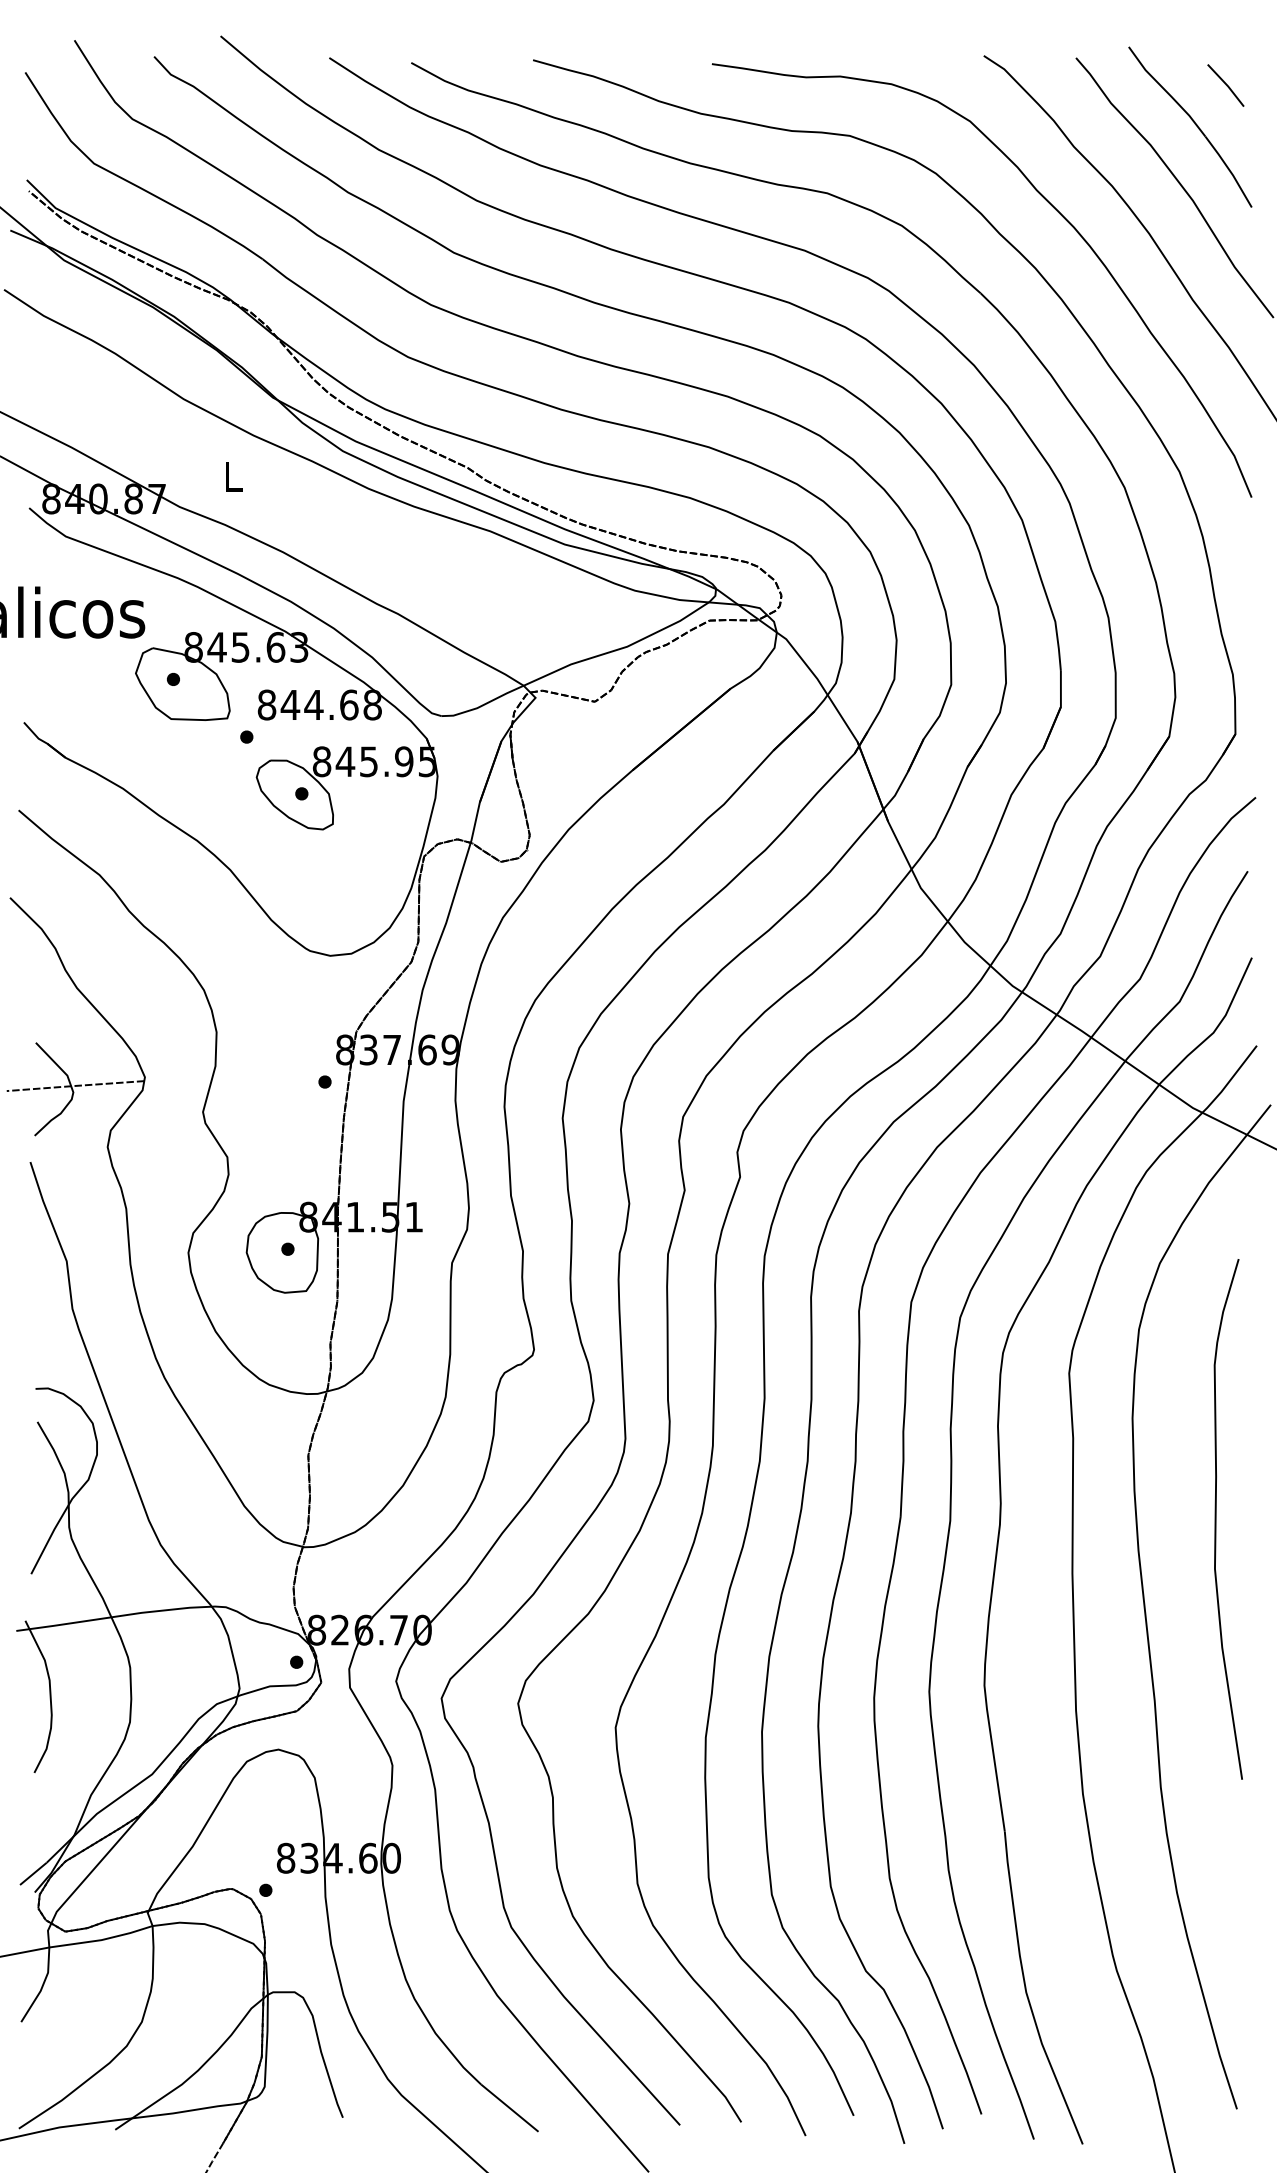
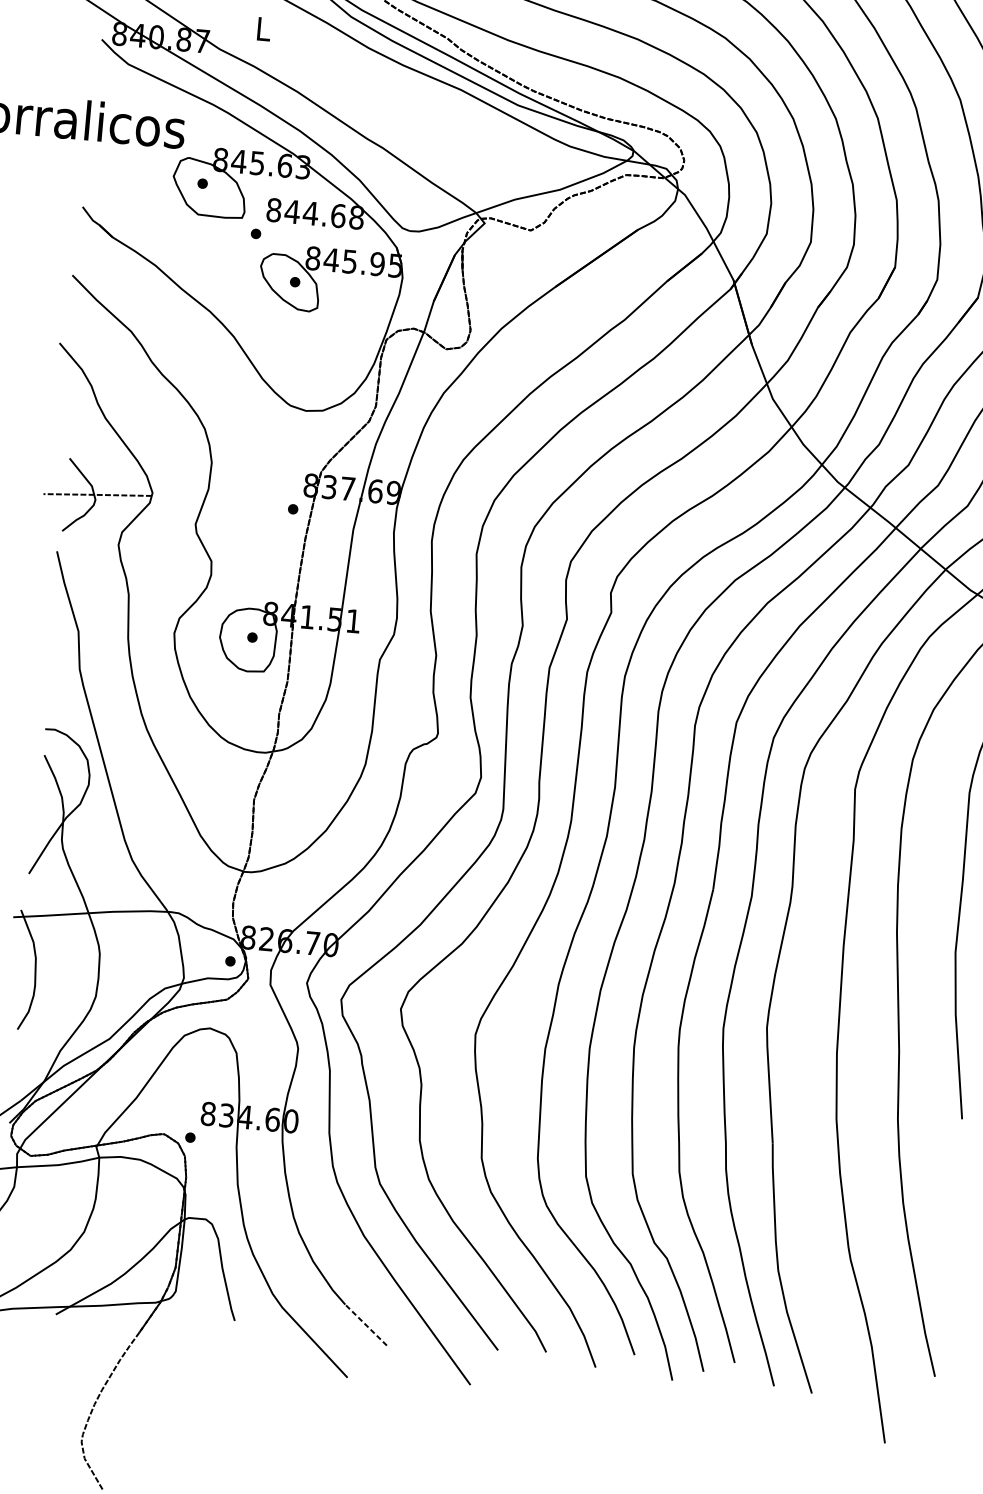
line: (509, 2107) -> (365, 1324), solid -> dashed

